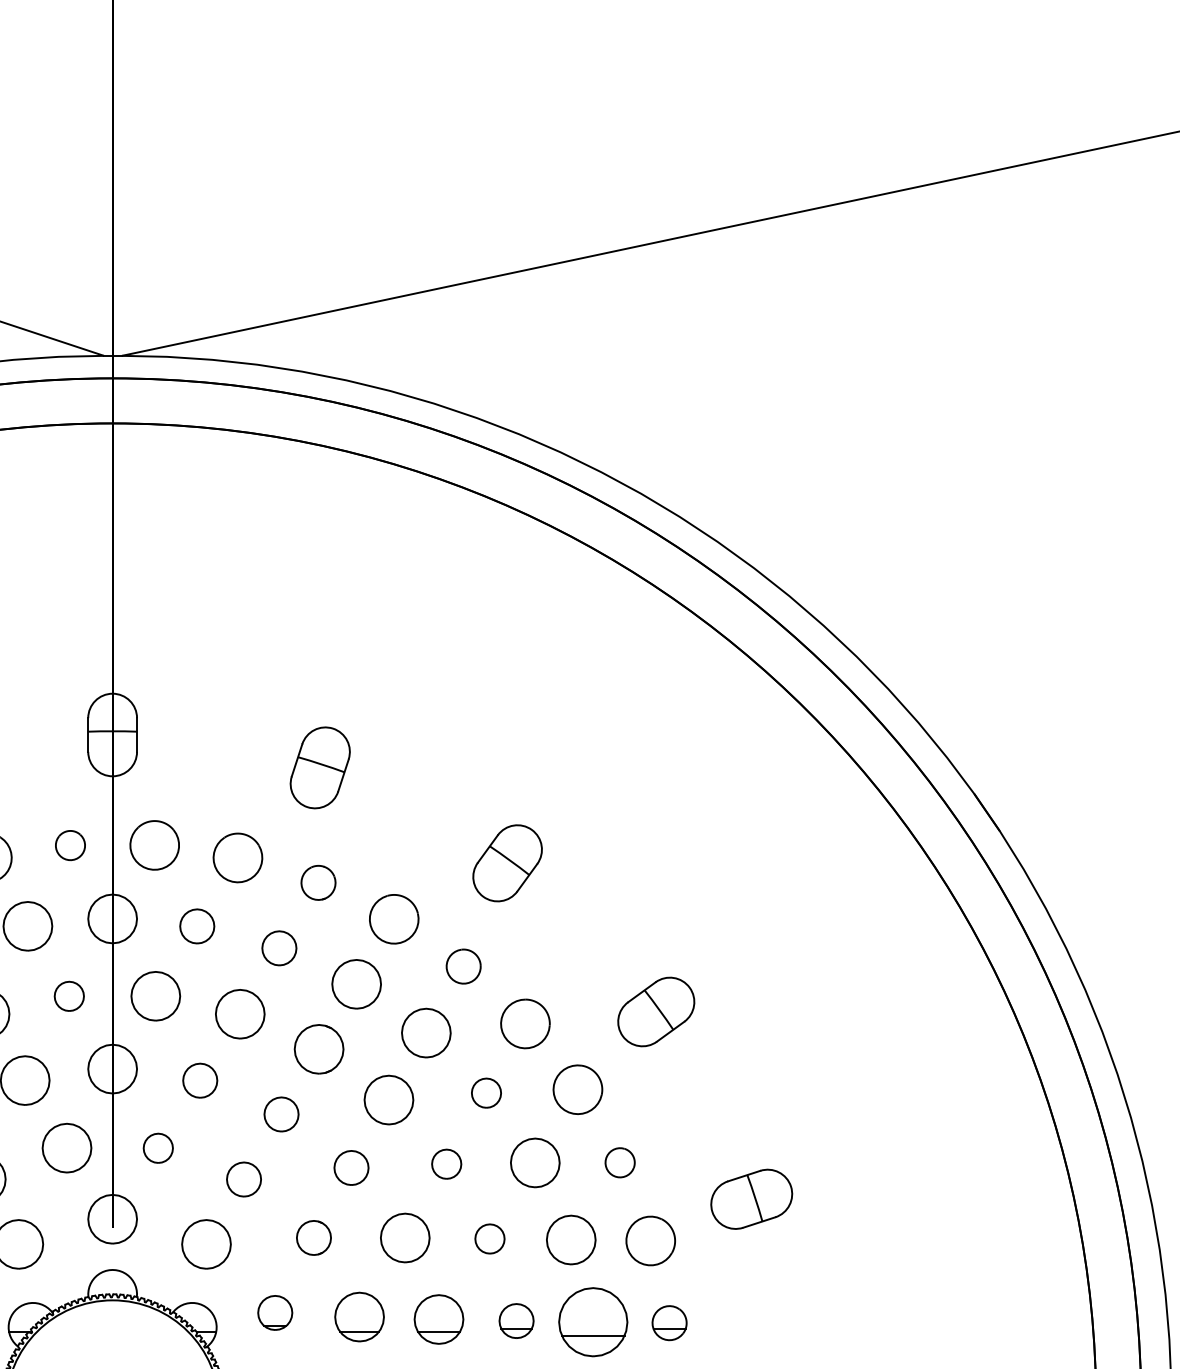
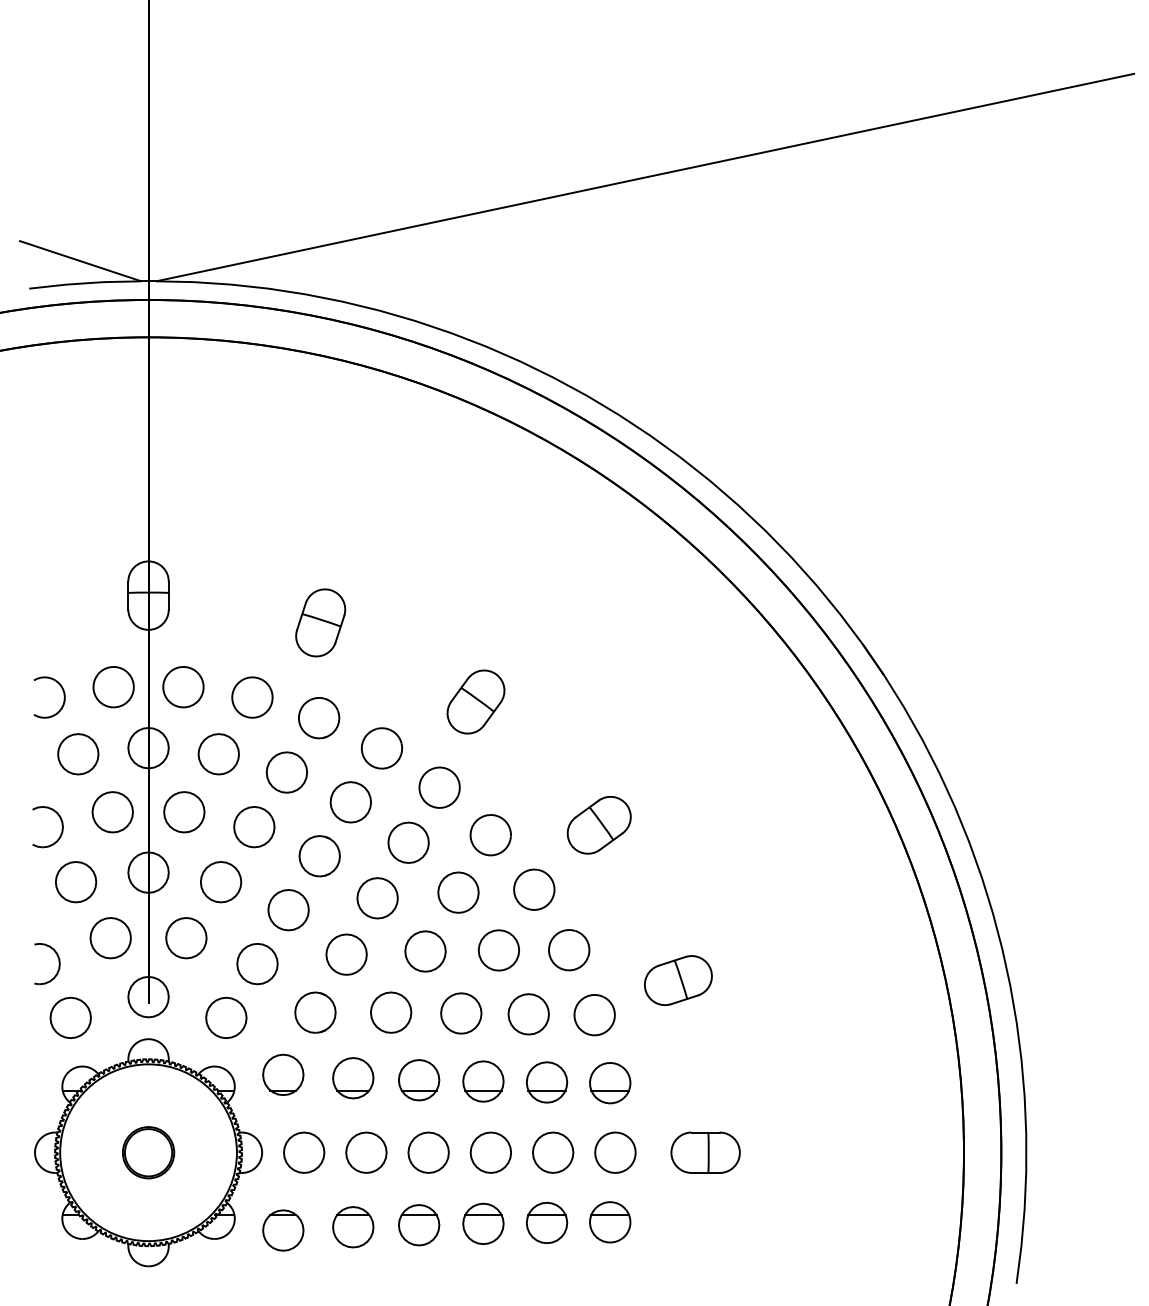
part: (70, 845) -> (113, 687), size x1.67
part: (318, 883) -> (319, 718), size x1.43
part: (197, 926) -> (218, 754), size x1.43
part: (279, 948) -> (286, 772), size x1.43
part: (463, 966) -> (439, 787), size x1.43
part: (69, 996) -> (112, 812), size x1.67
part: (200, 1081) -> (221, 882), size x1.43
part: (486, 1093) -> (458, 892), size x1.67
part: (281, 1114) -> (288, 910), size x1.43
part: (158, 1148) -> (186, 938), size x1.67
part: (620, 1163) -> (569, 950), size x1.67
part: (446, 1164) -> (425, 951), size x1.67
part: (351, 1167) -> (346, 954), size x1.43
part: (244, 1179) -> (257, 964), size x1.43
part: (314, 1237) -> (315, 1012), size x1.43
part: (490, 1239) -> (461, 1013), size x1.67
part: (275, 1312) -> (283, 1074), size x1.43
part: (516, 1321) -> (483, 1081), size x1.43
part: (592, 1322) -> (546, 1082), size x0.71
part: (669, 1323) -> (610, 1083), size x1.43

